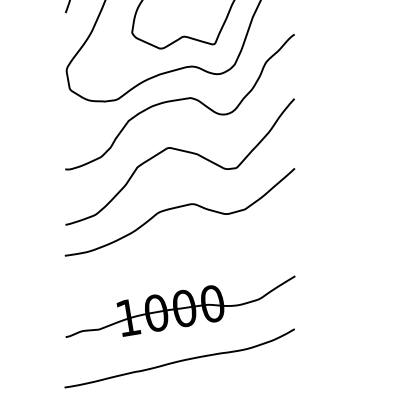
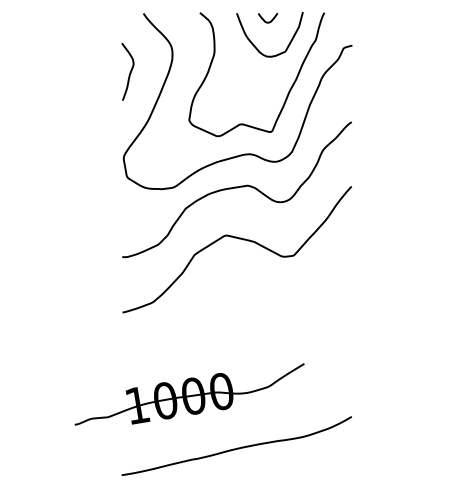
curve: (180, 207) -> (237, 295), removed
part: (180, 306) -> (189, 394), moved

